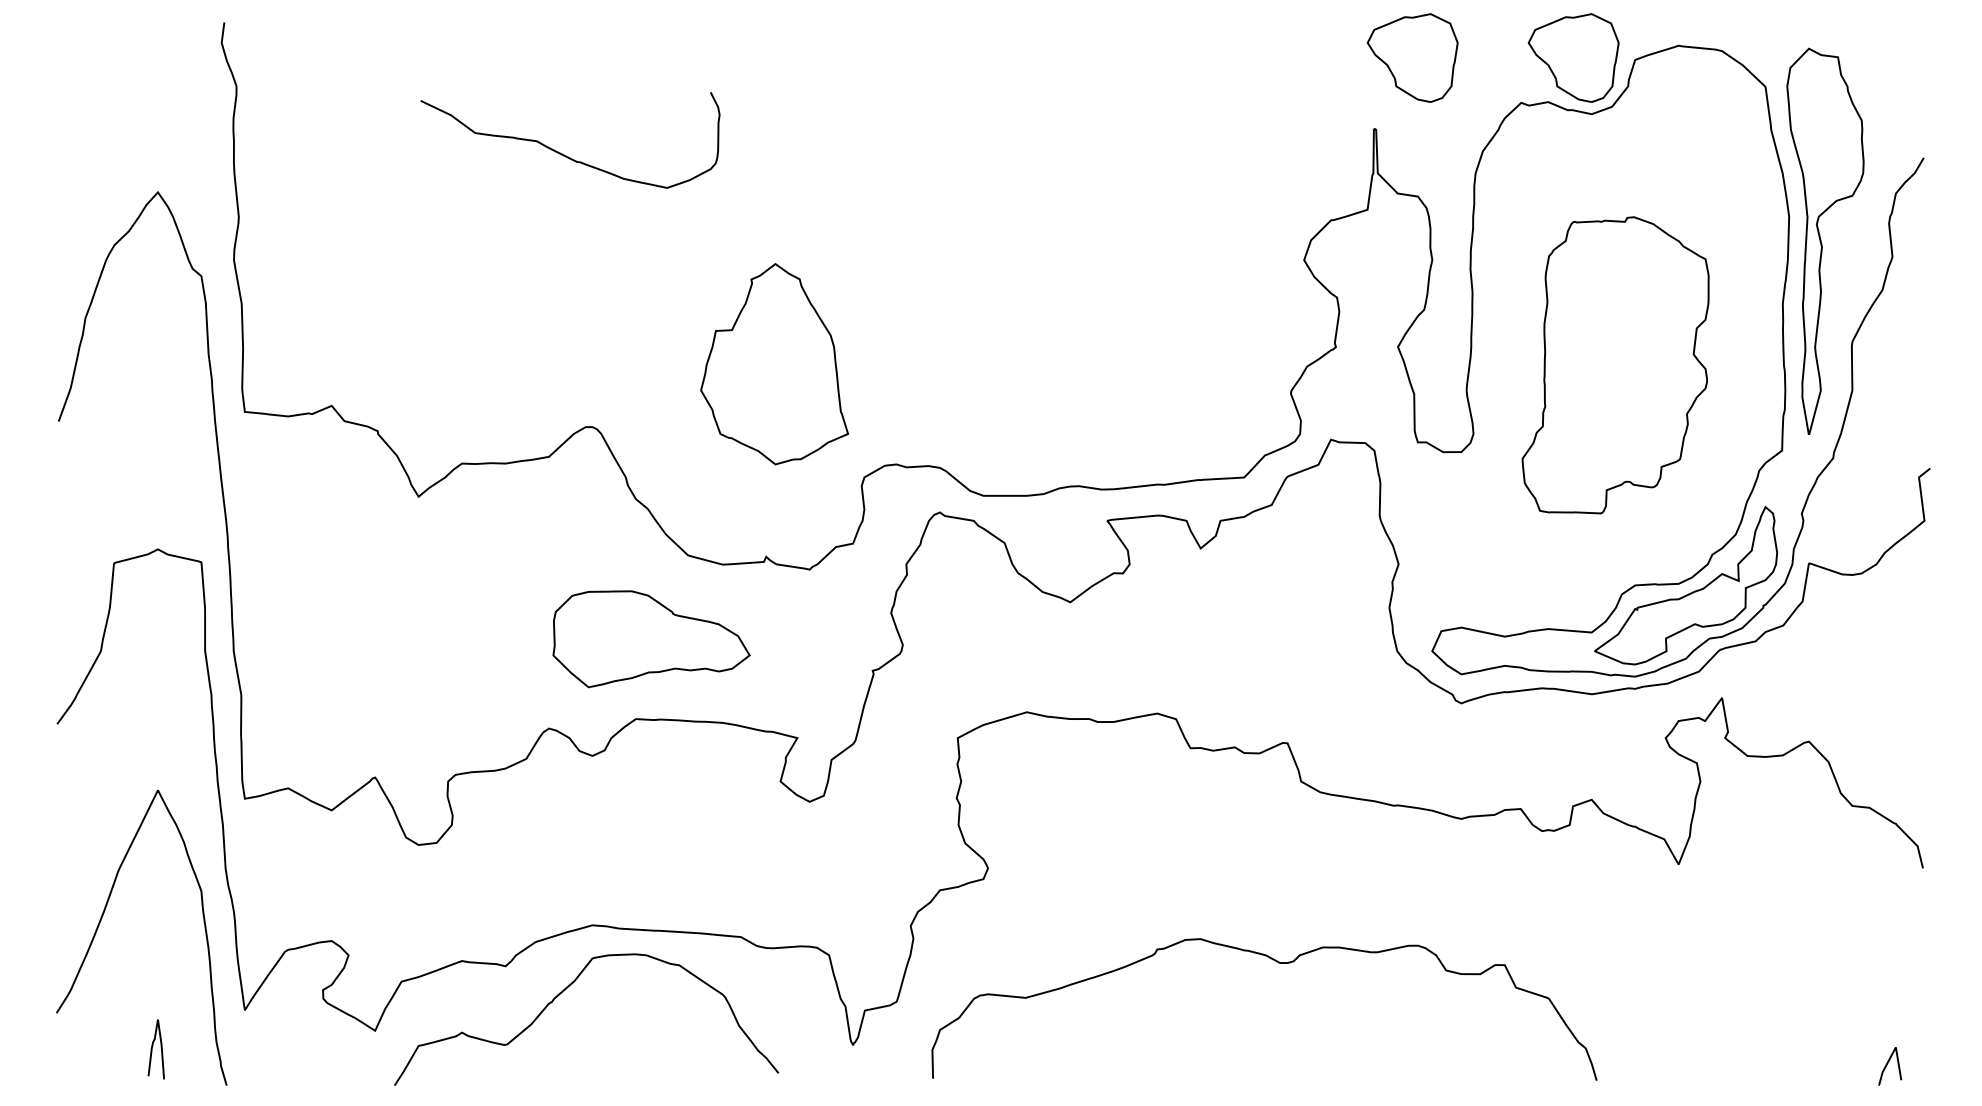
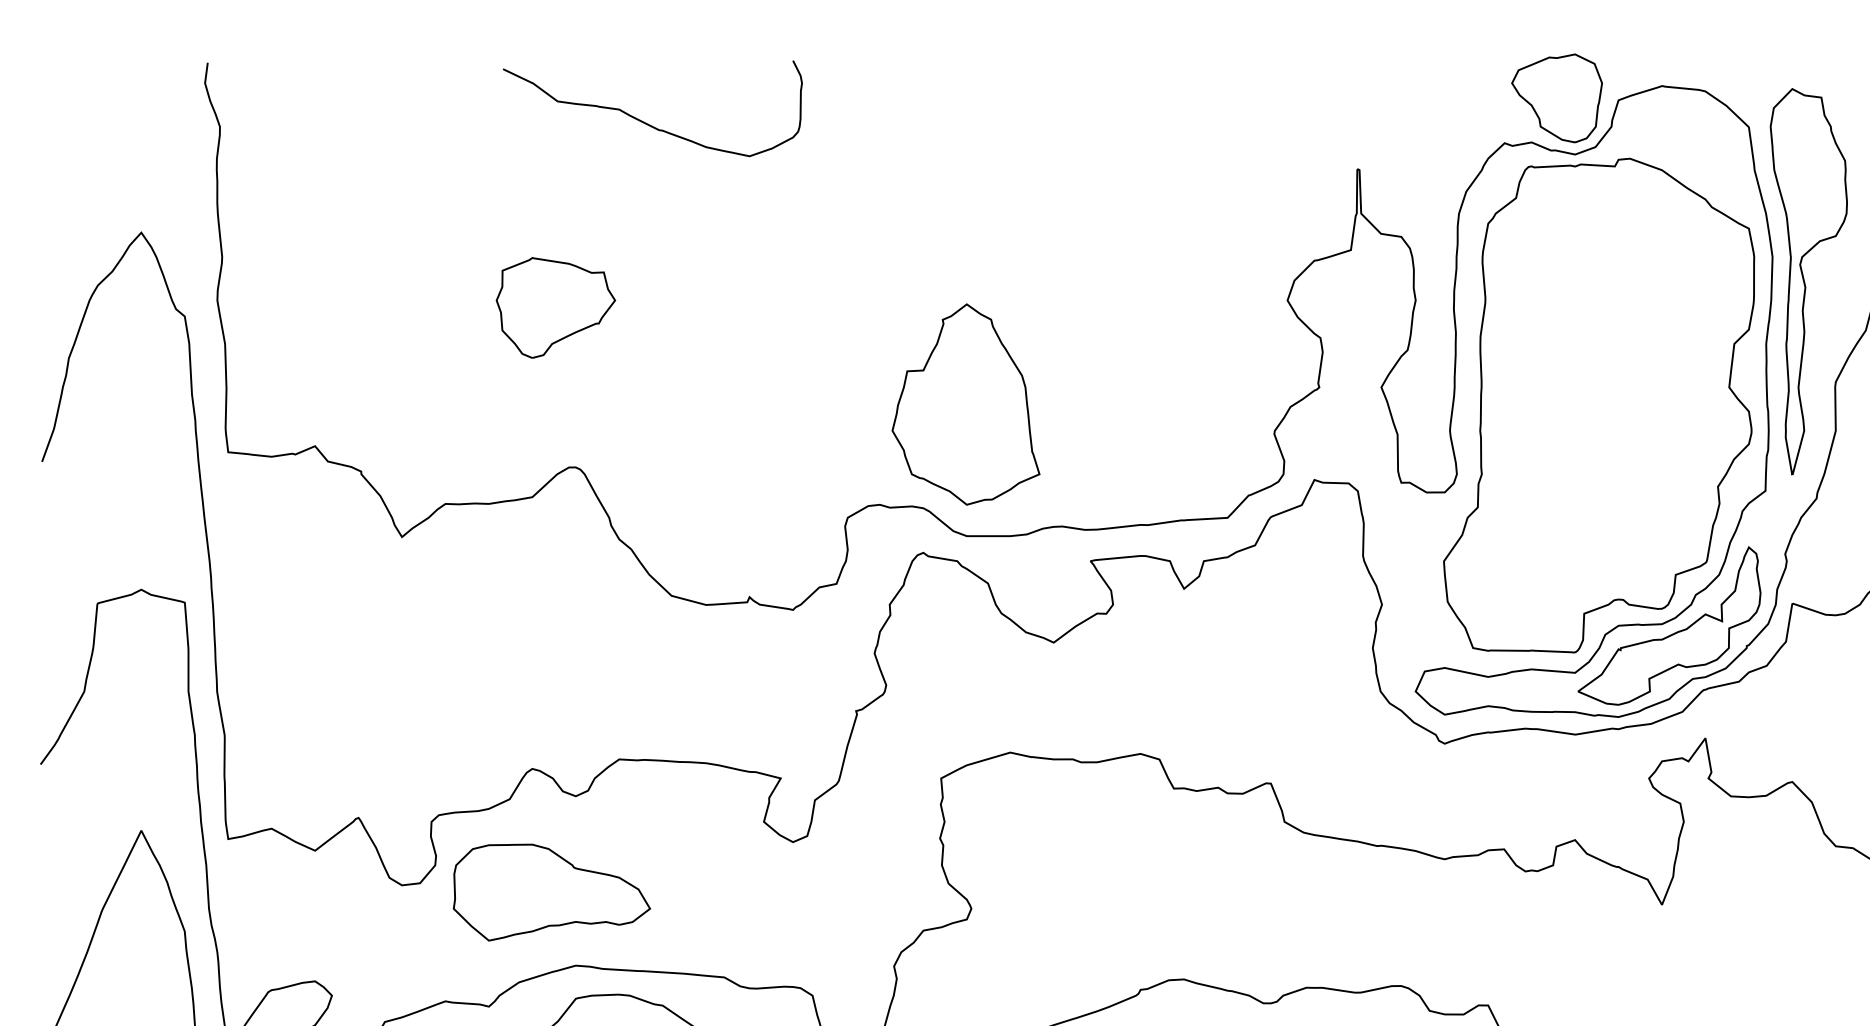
part: (1412, 57) -> (1395, 97), removed
curve: (564, 154) -> (646, 122), moved
part: (572, 267) -> (555, 307), added
part: (774, 364) -> (965, 404), moved
part: (1615, 365) -> (1598, 405), size x1.67
part: (651, 639) -> (551, 892), moved

